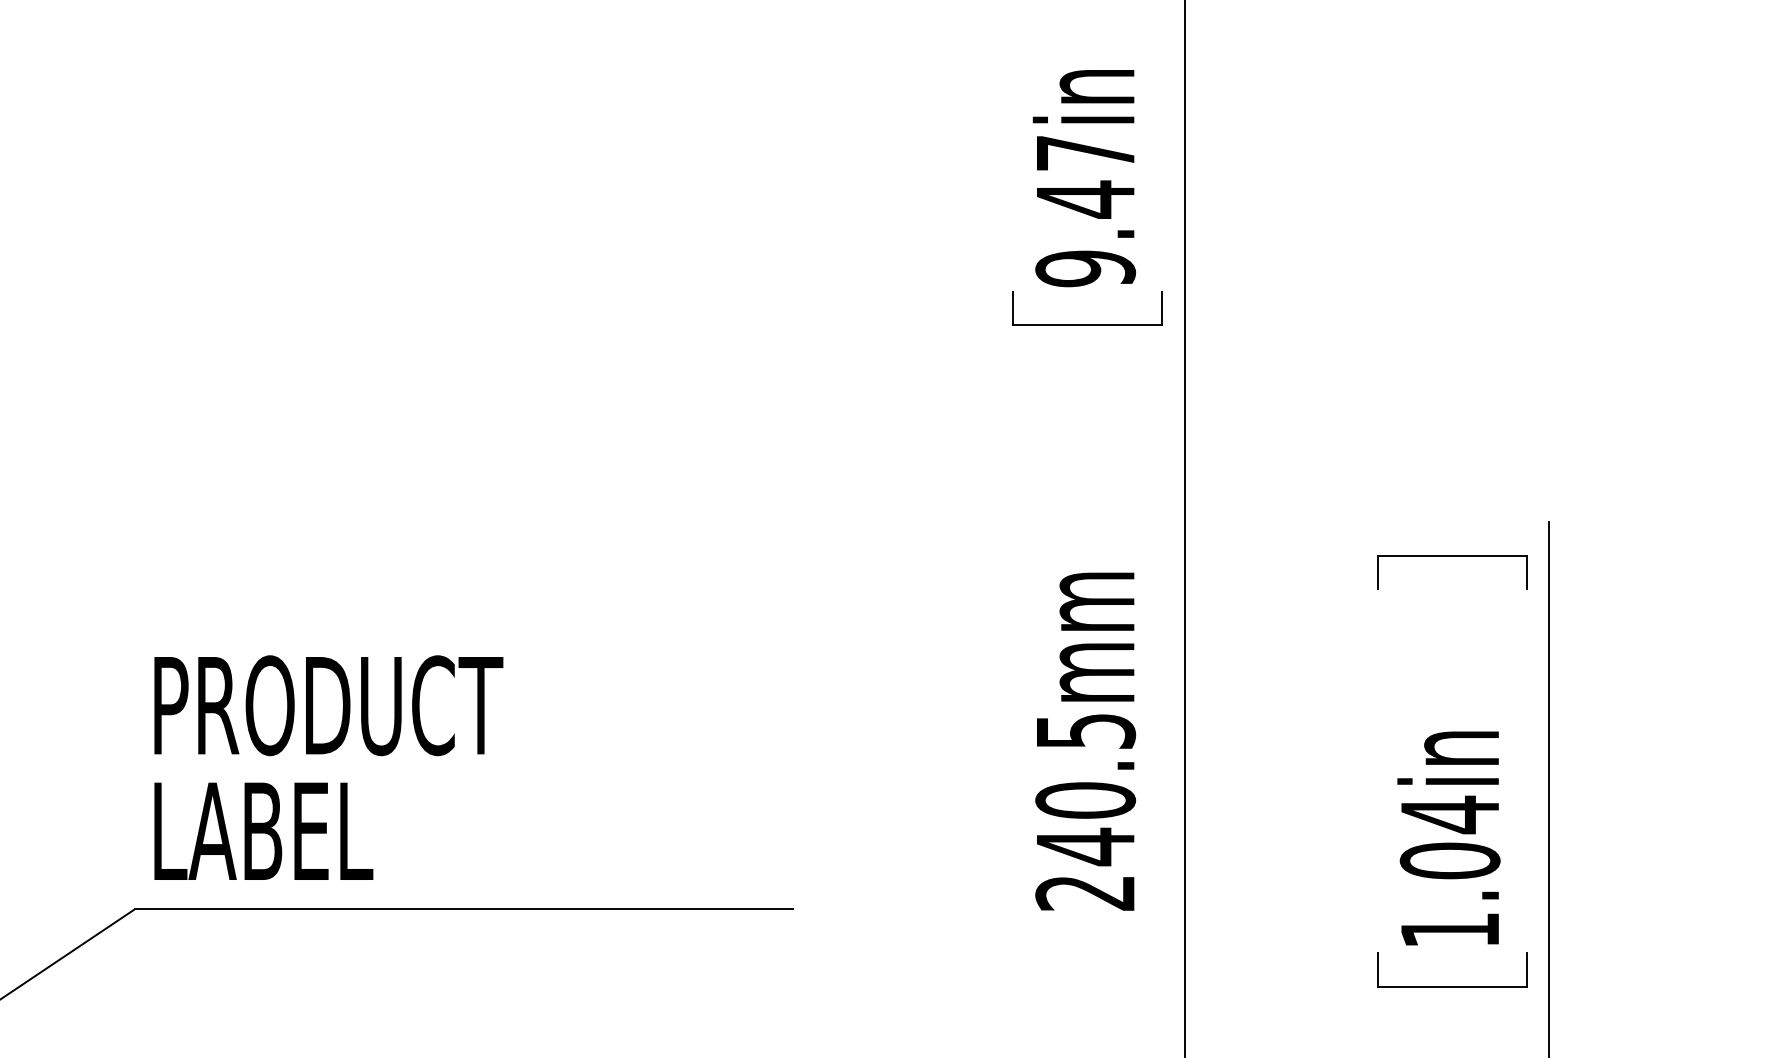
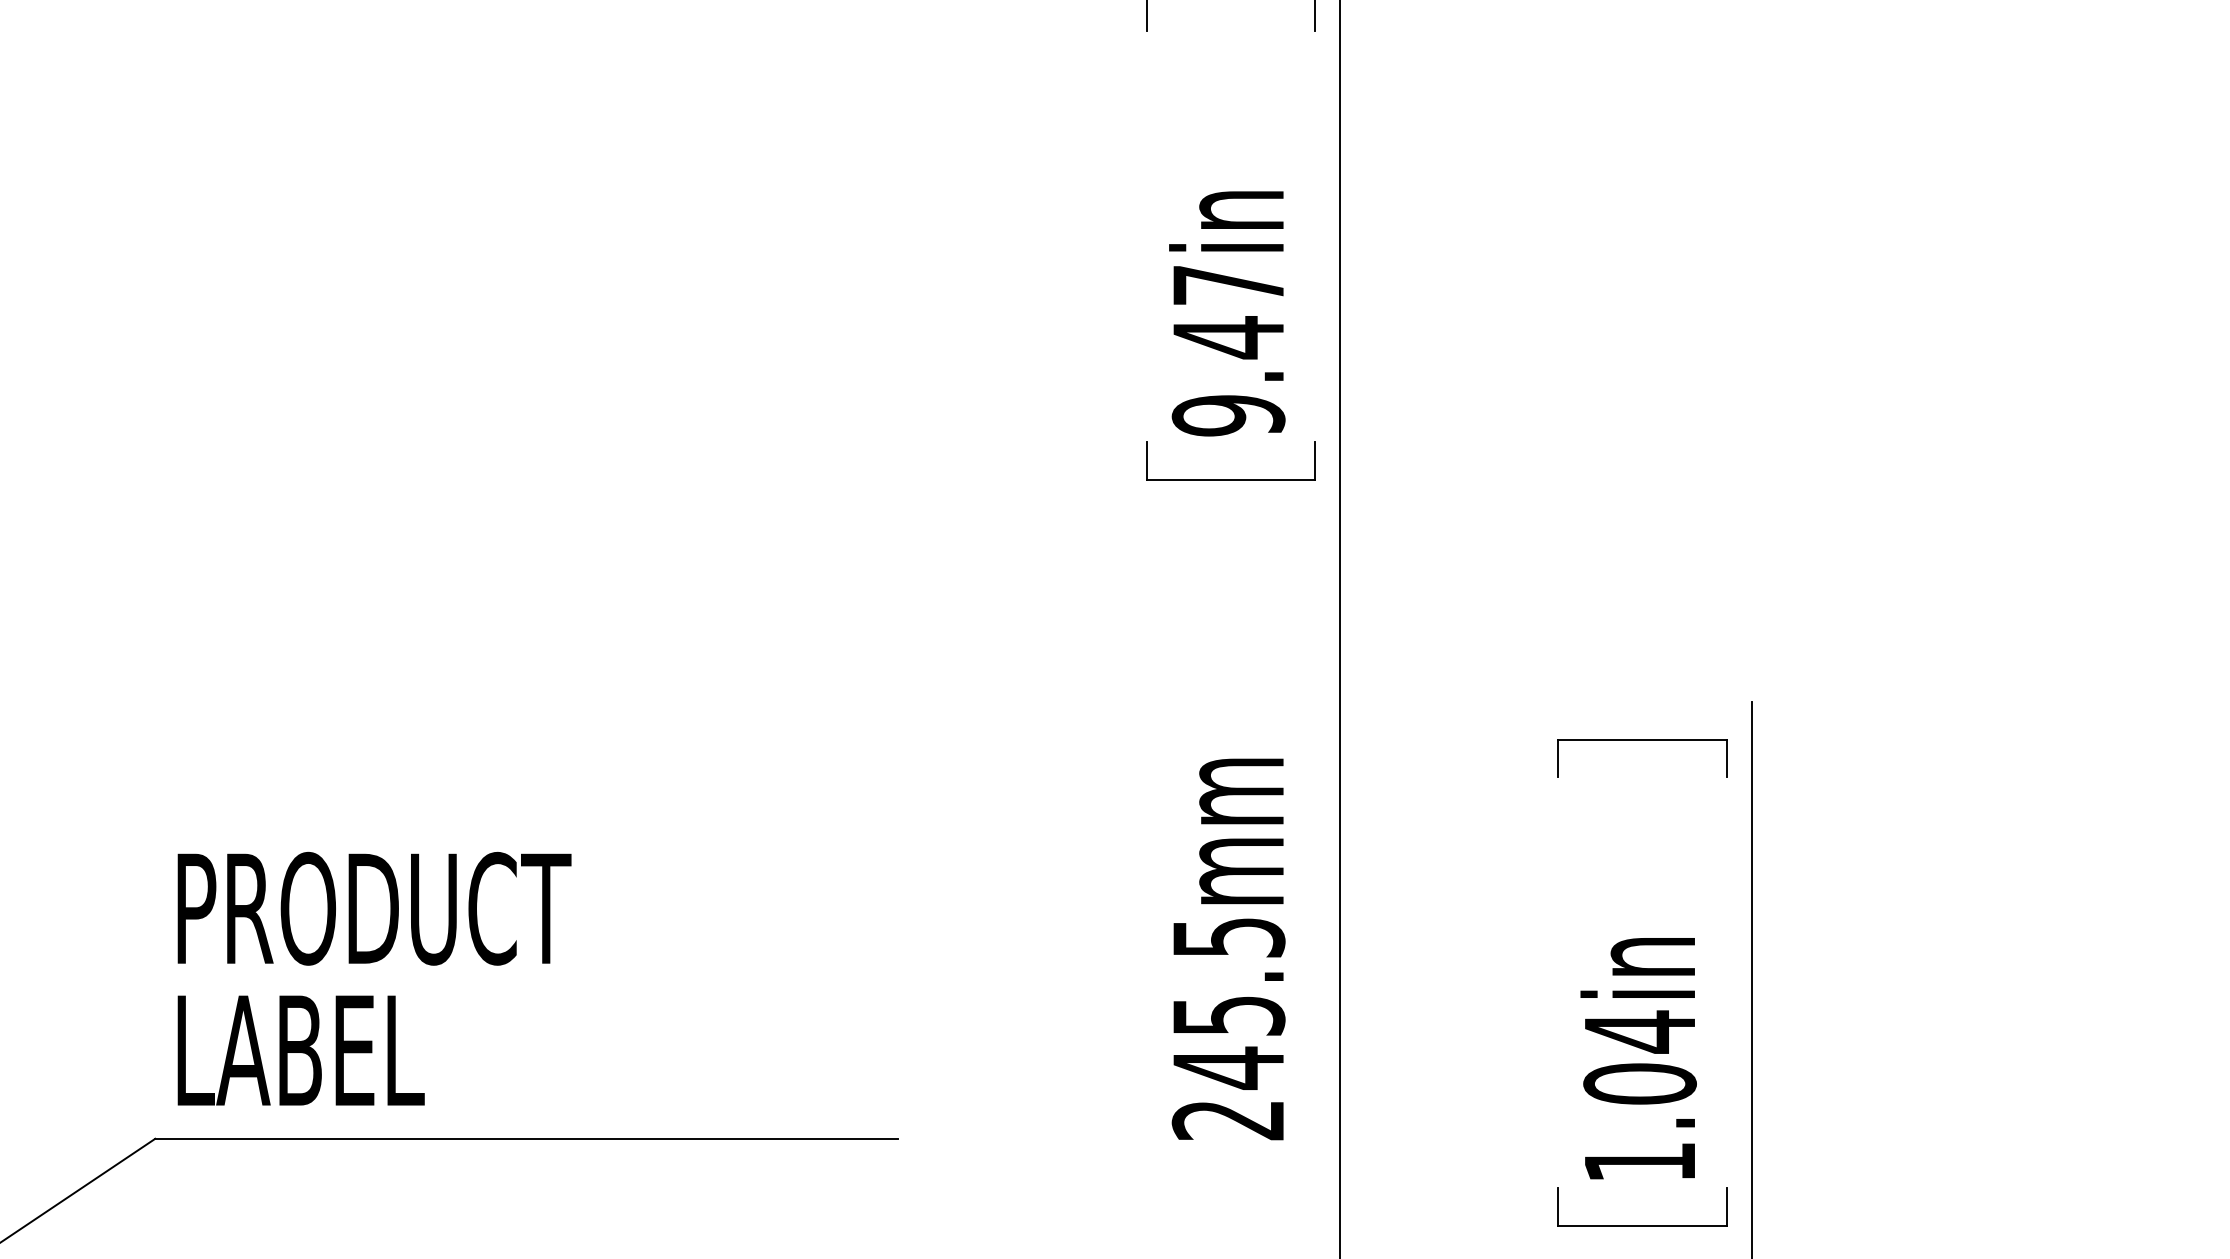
text: (1085, 800) -> (1228, 1015), 240.5mm -> 245.5mm

